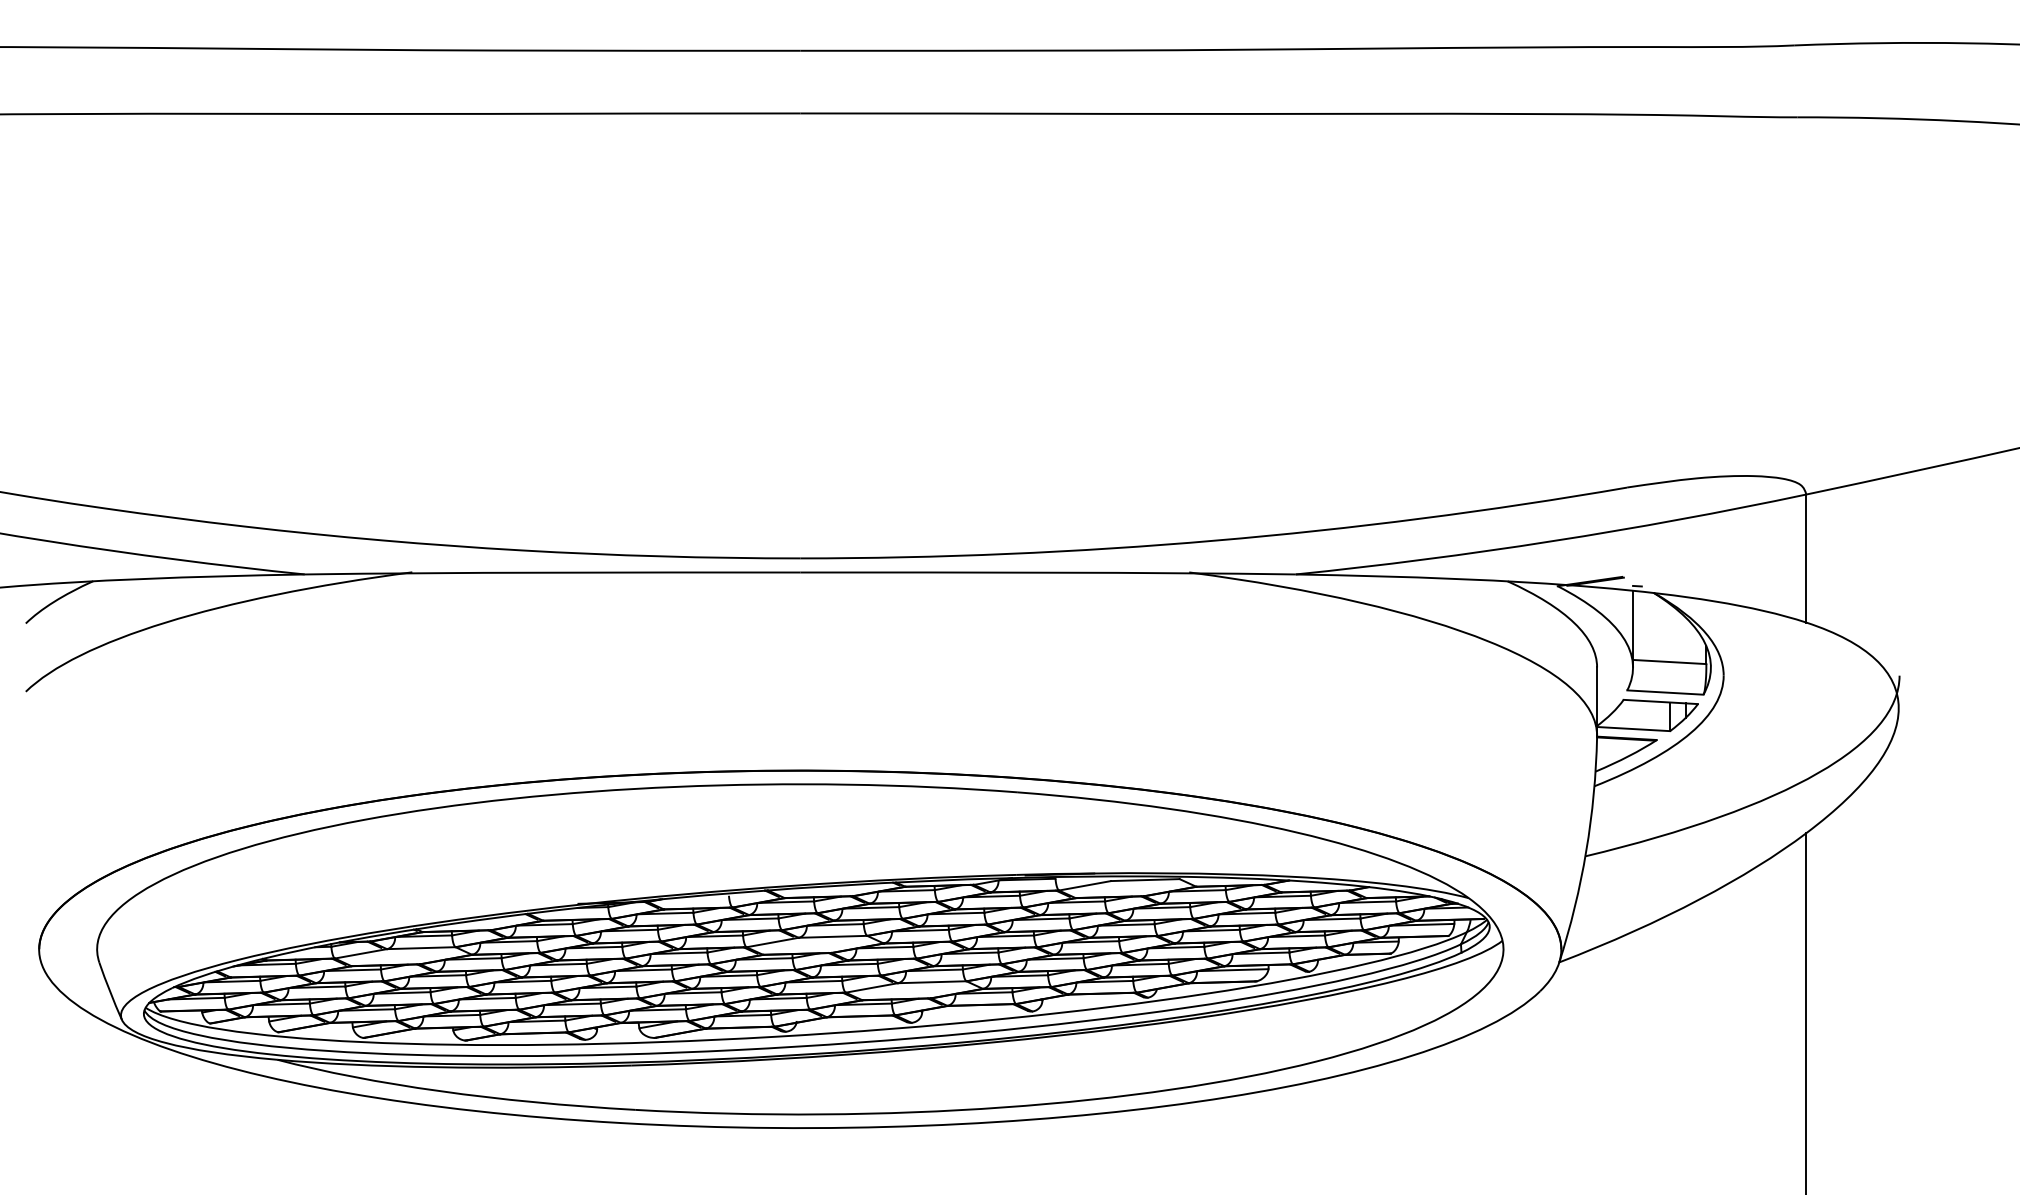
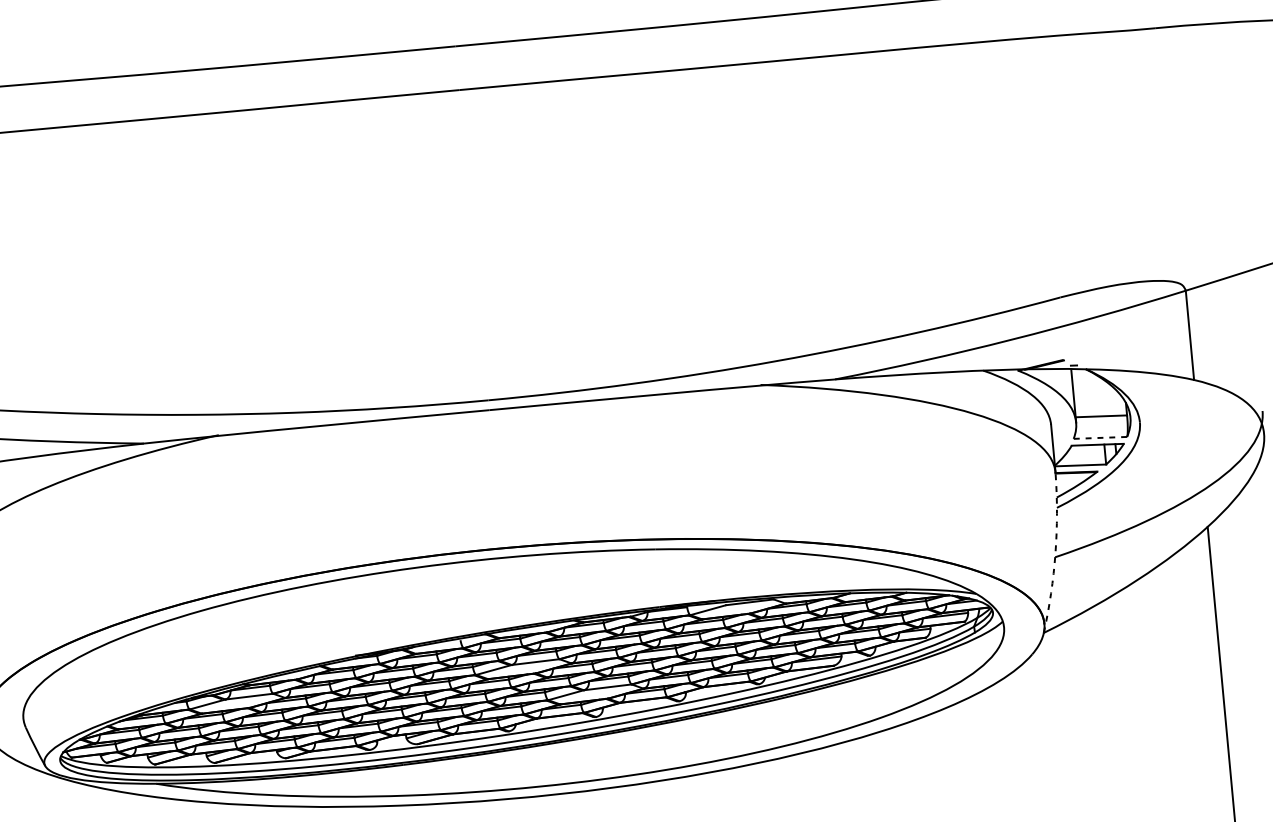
line: (1664, 692) -> (1099, 437), solid -> dashed
arc: (1586, 851) -> (1055, 553), solid -> dashed

